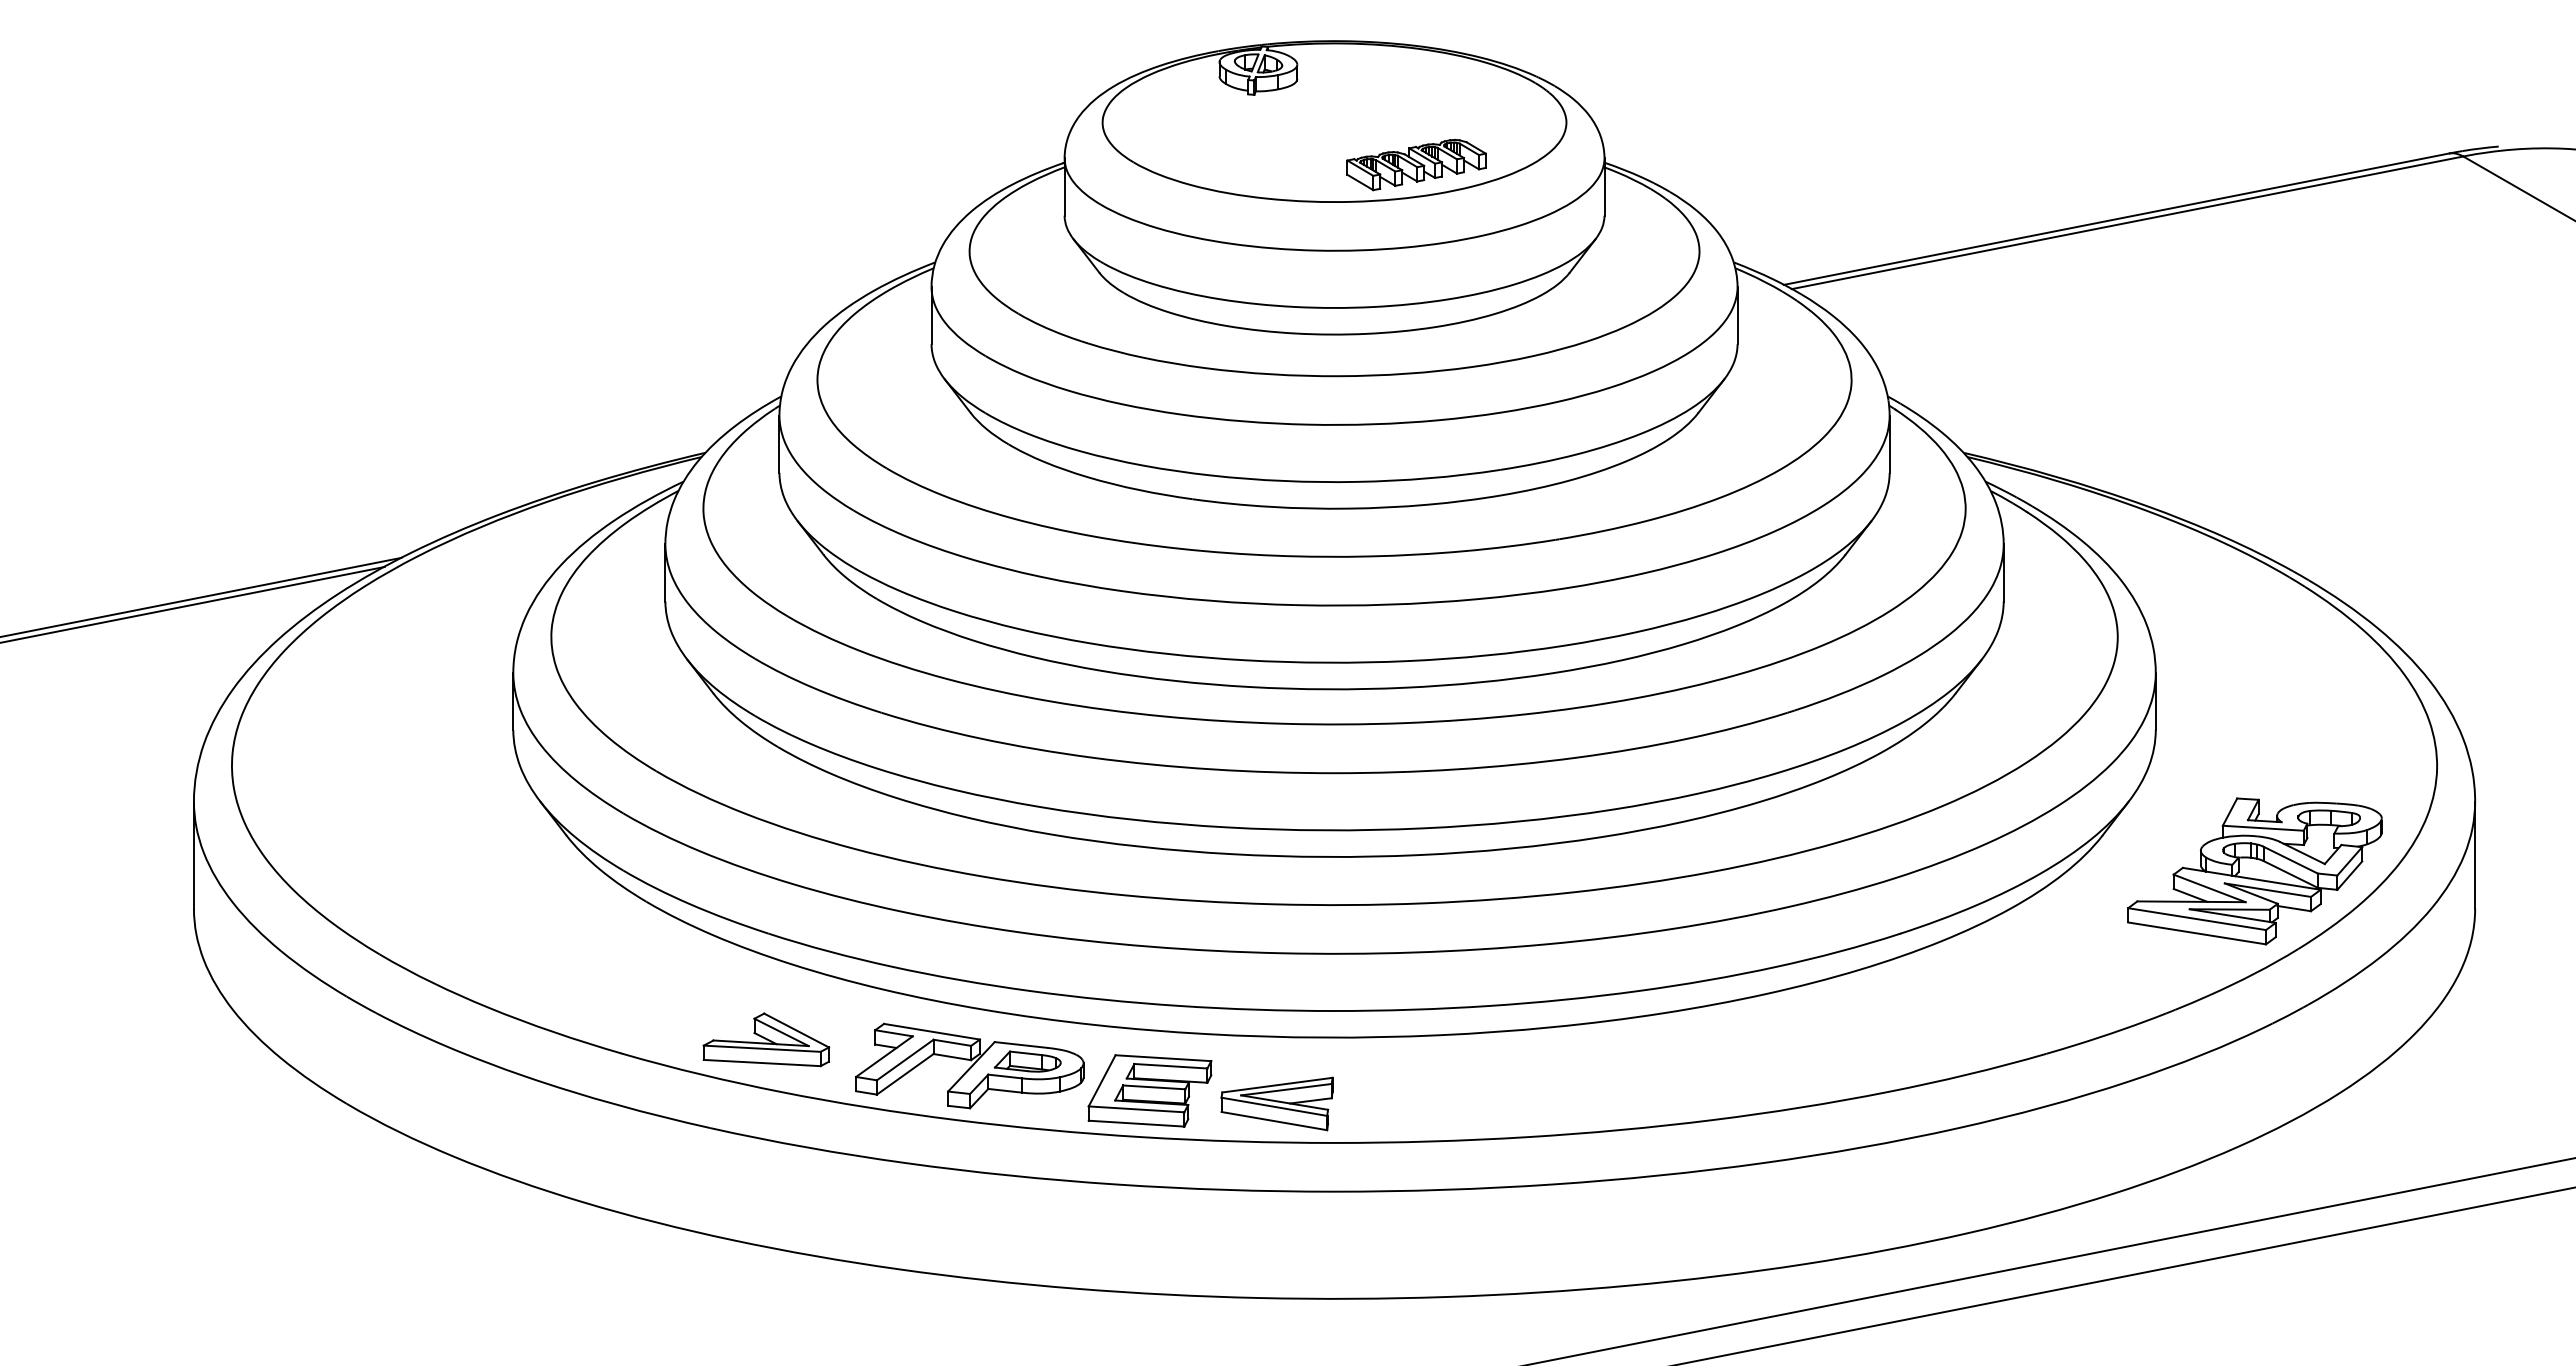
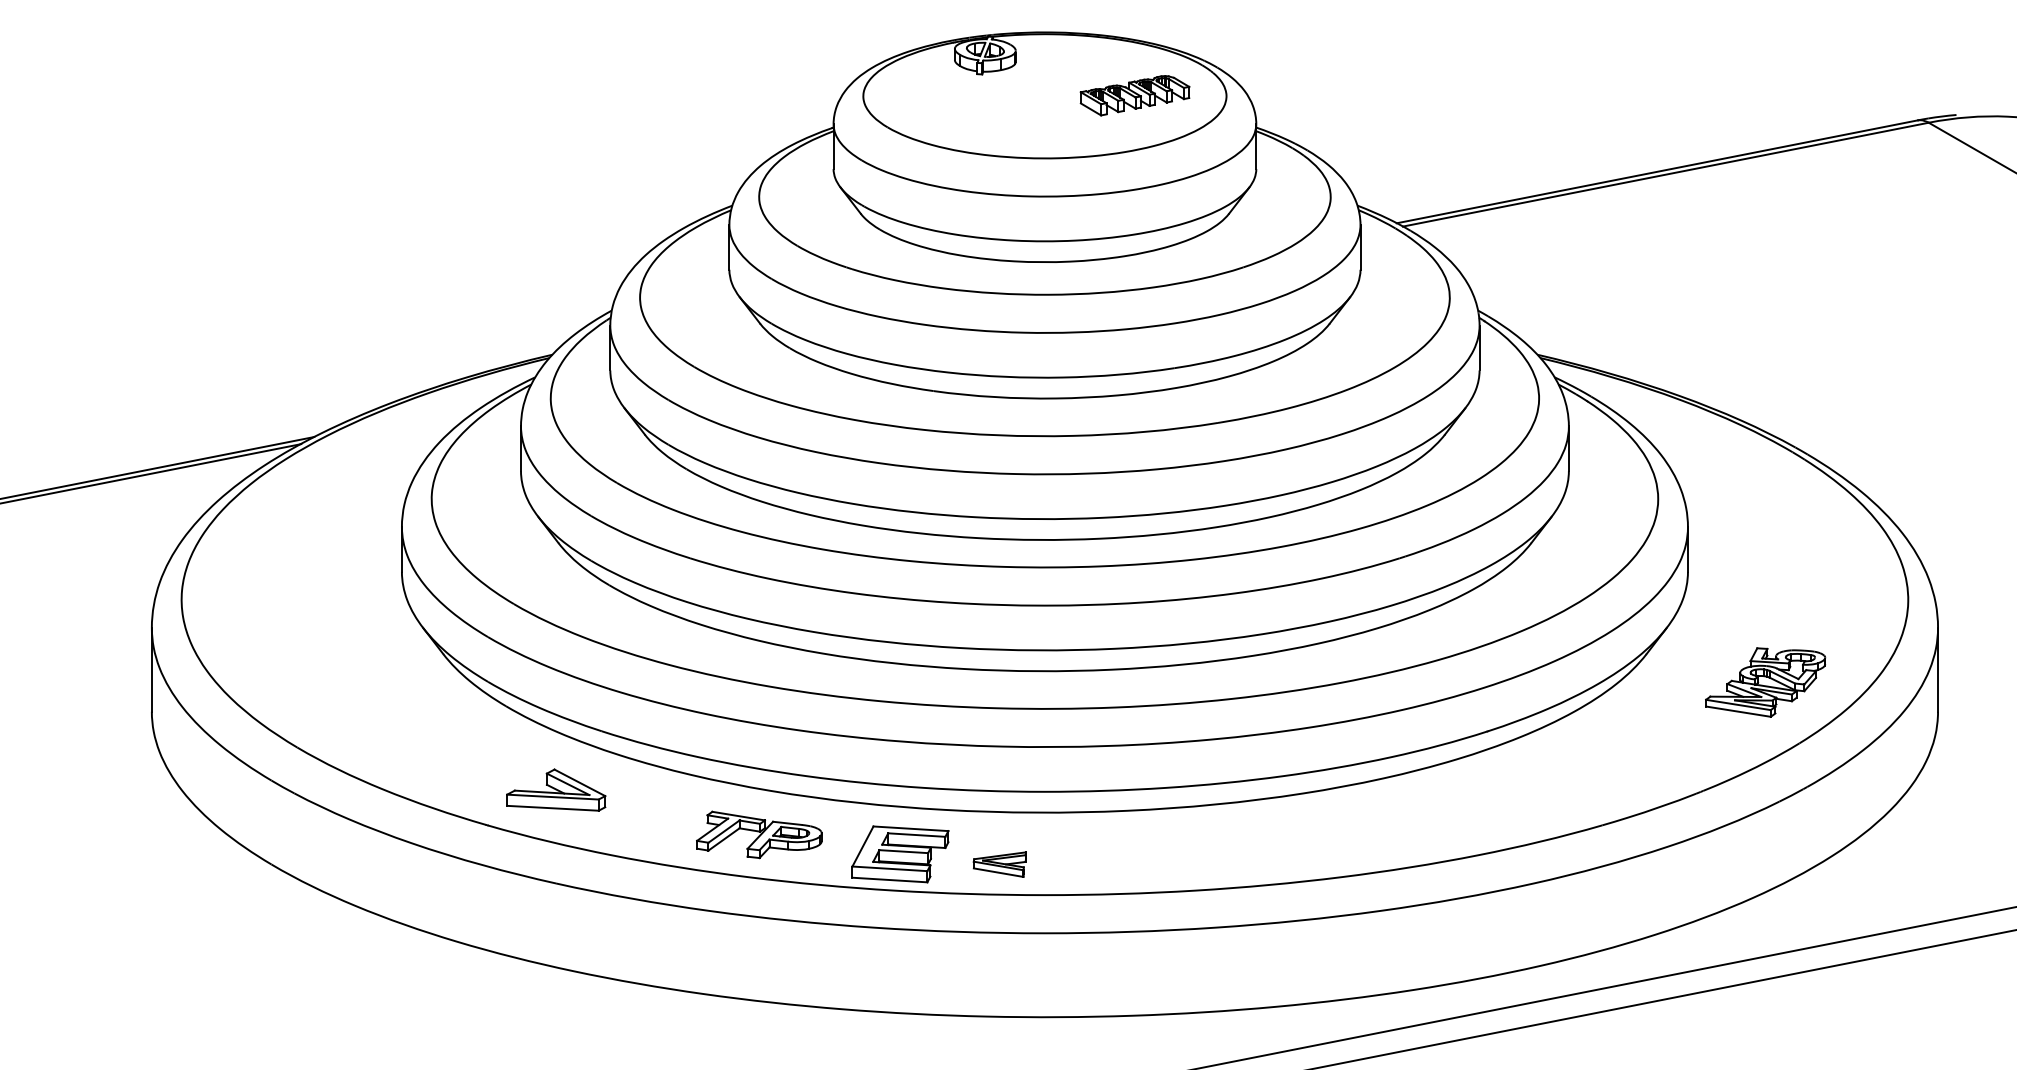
part: (1416, 164) -> (1134, 95), moved
part: (2254, 871) -> (1765, 682), size x0.6
part: (766, 1039) -> (556, 789), moved
part: (969, 1065) -> (759, 834), size x0.7
part: (1276, 1103) -> (999, 864), size x0.6

